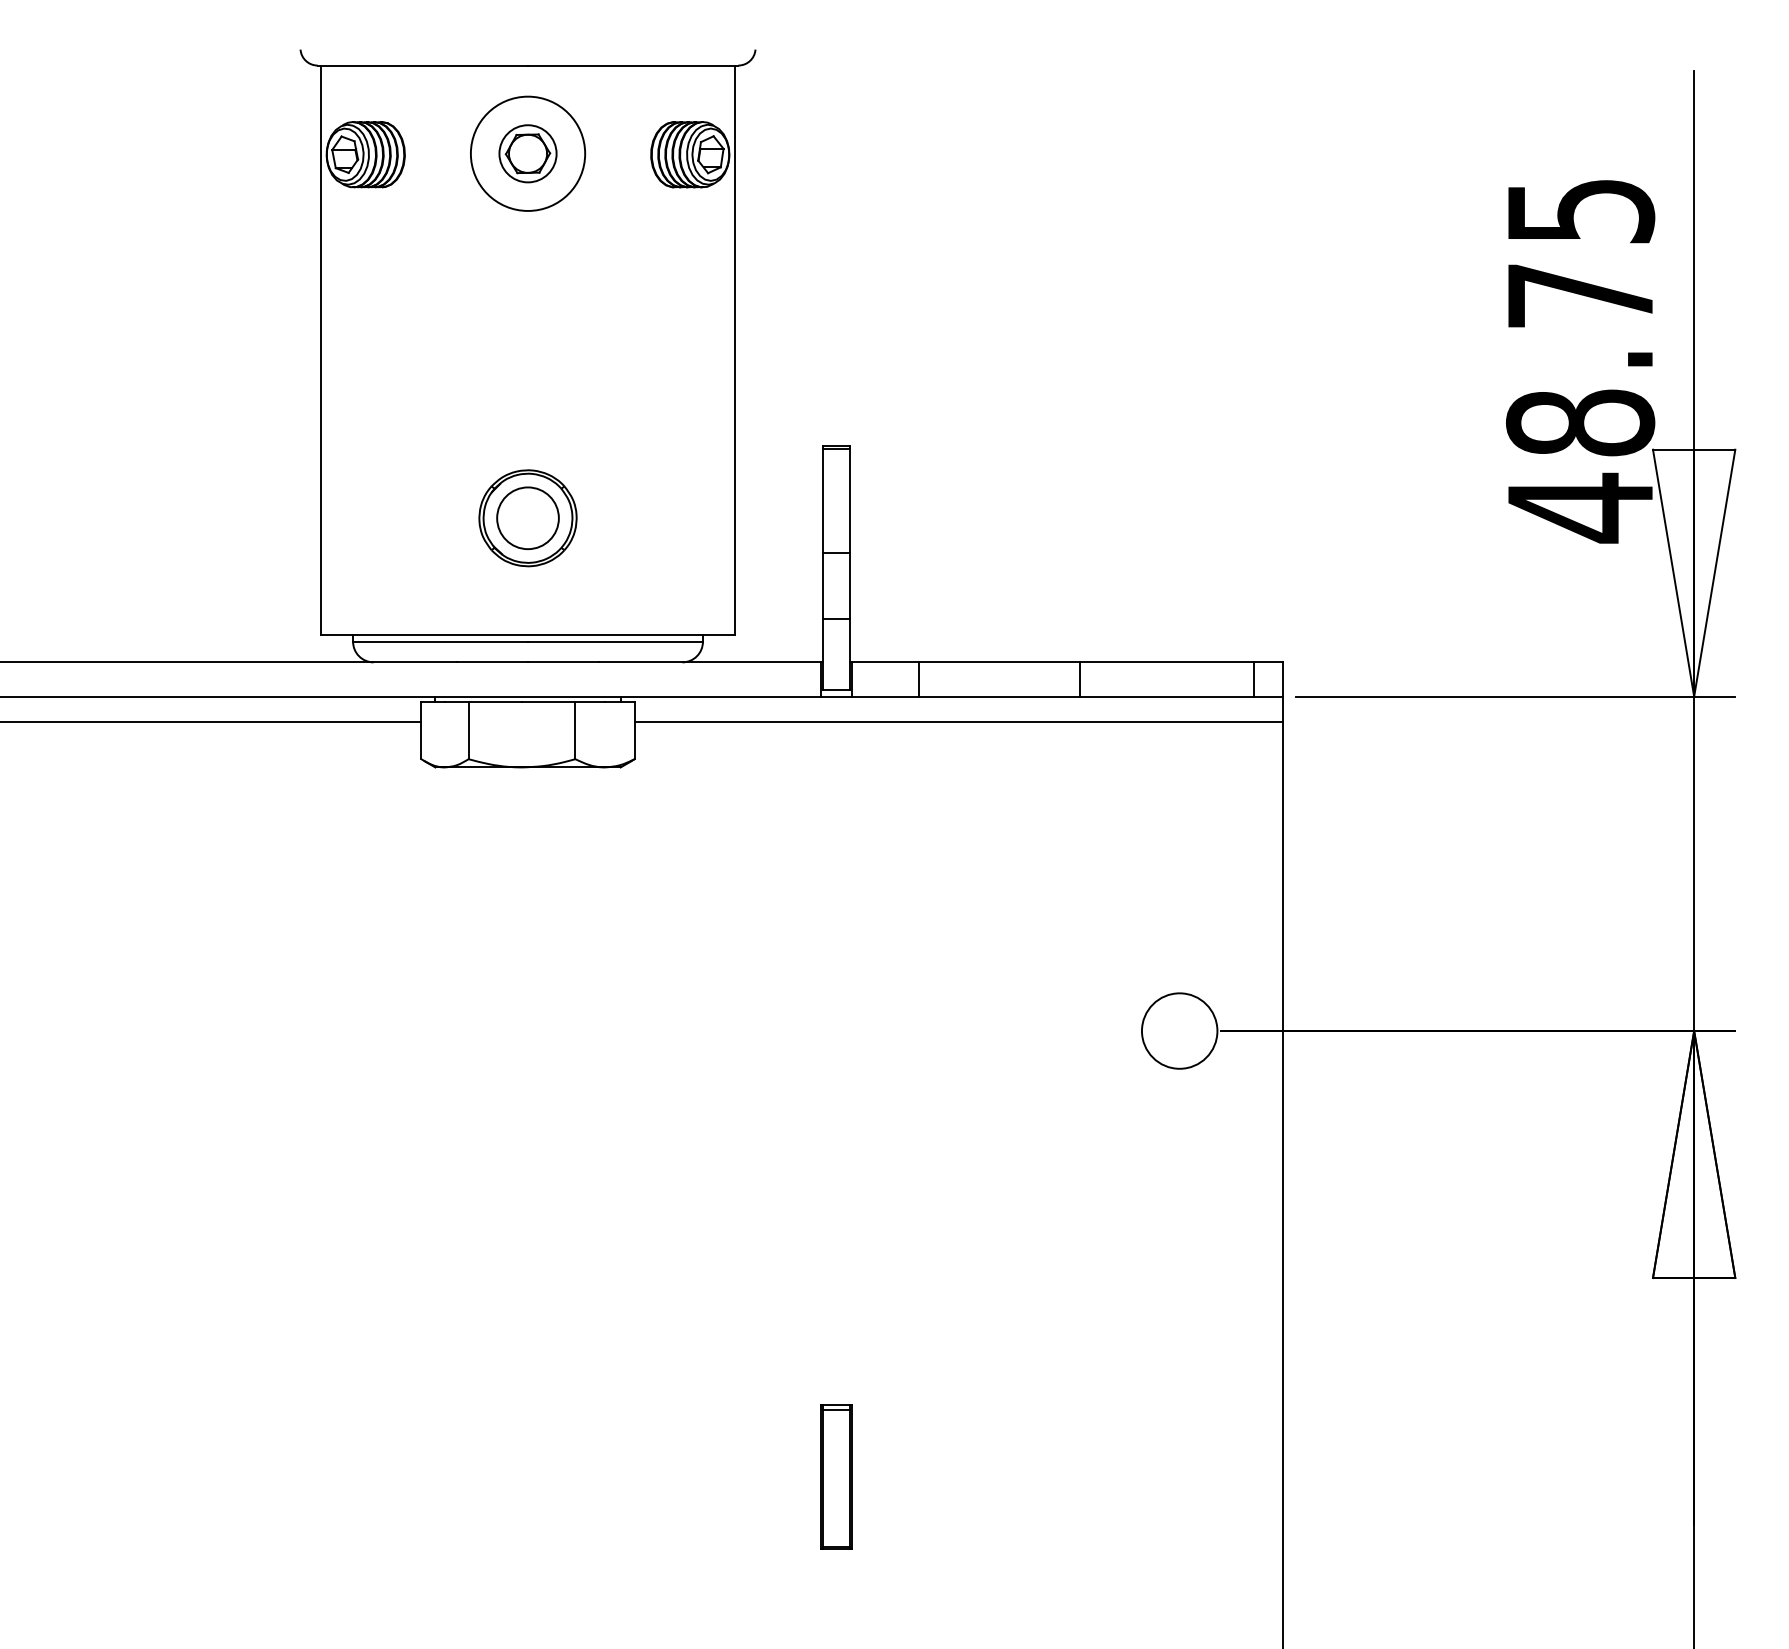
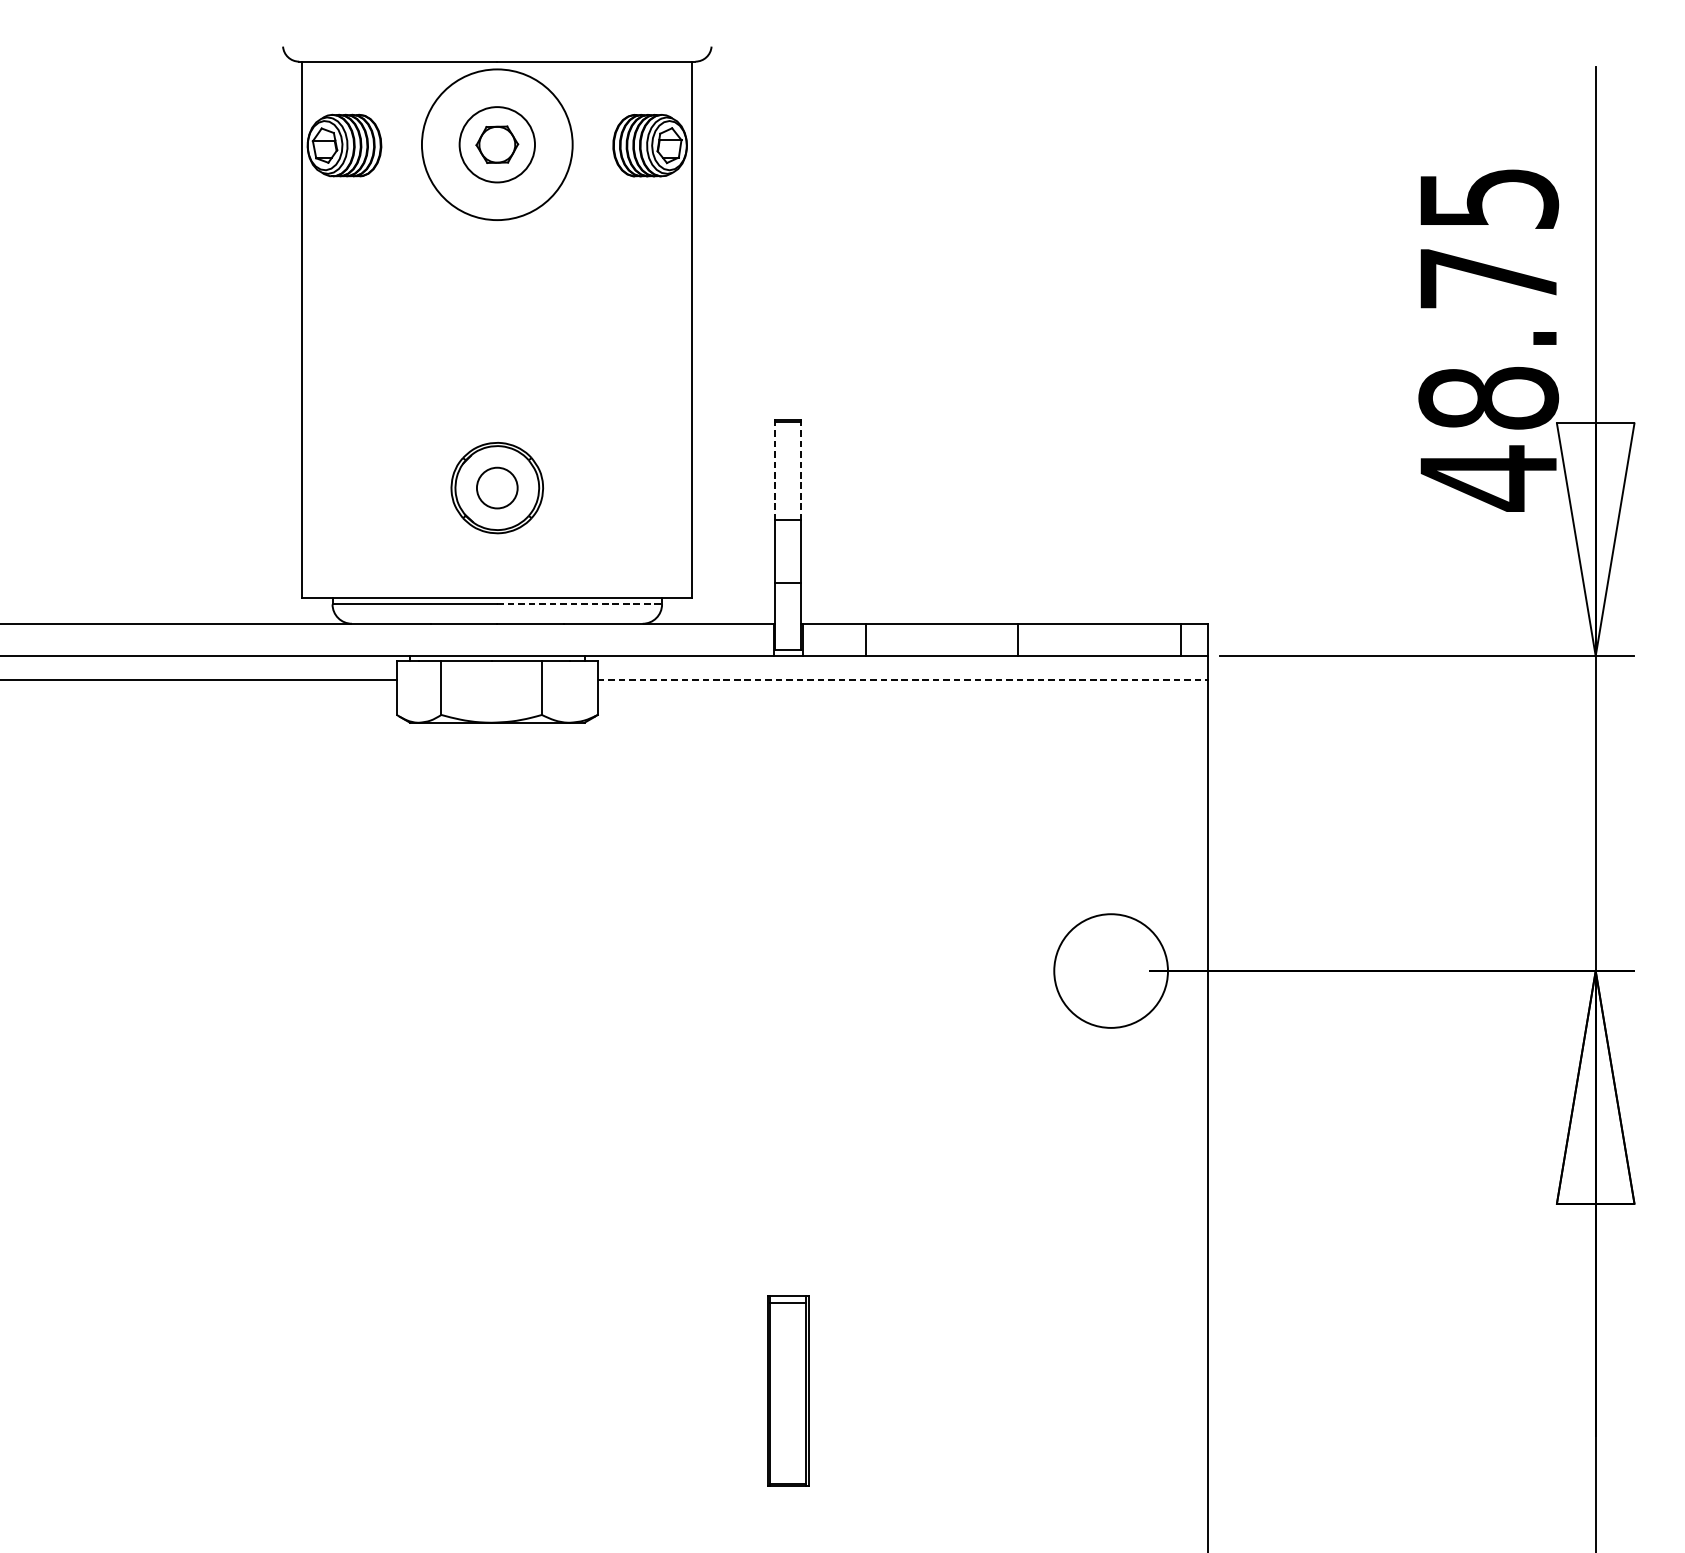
circle: (527, 153) -> (496, 144), size x1.4
circle: (527, 153) -> (496, 144), size x1.4
line: (822, 500) -> (774, 471), solid -> dashed
line: (850, 500) -> (801, 471), solid -> dashed
circle: (527, 518) -> (496, 488), size x0.7
line: (615, 641) -> (579, 604), solid -> dashed
line: (958, 722) -> (902, 680), solid -> dashed
circle: (1179, 1030) -> (1110, 970), size x1.6
part: (836, 1476) -> (787, 1390), size x1.4

